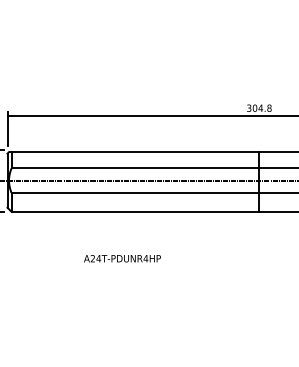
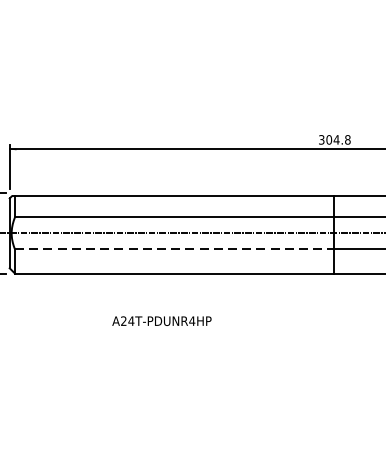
line: (135, 193) -> (174, 249), solid -> dashed
text: (122, 258) -> (162, 320), moved

